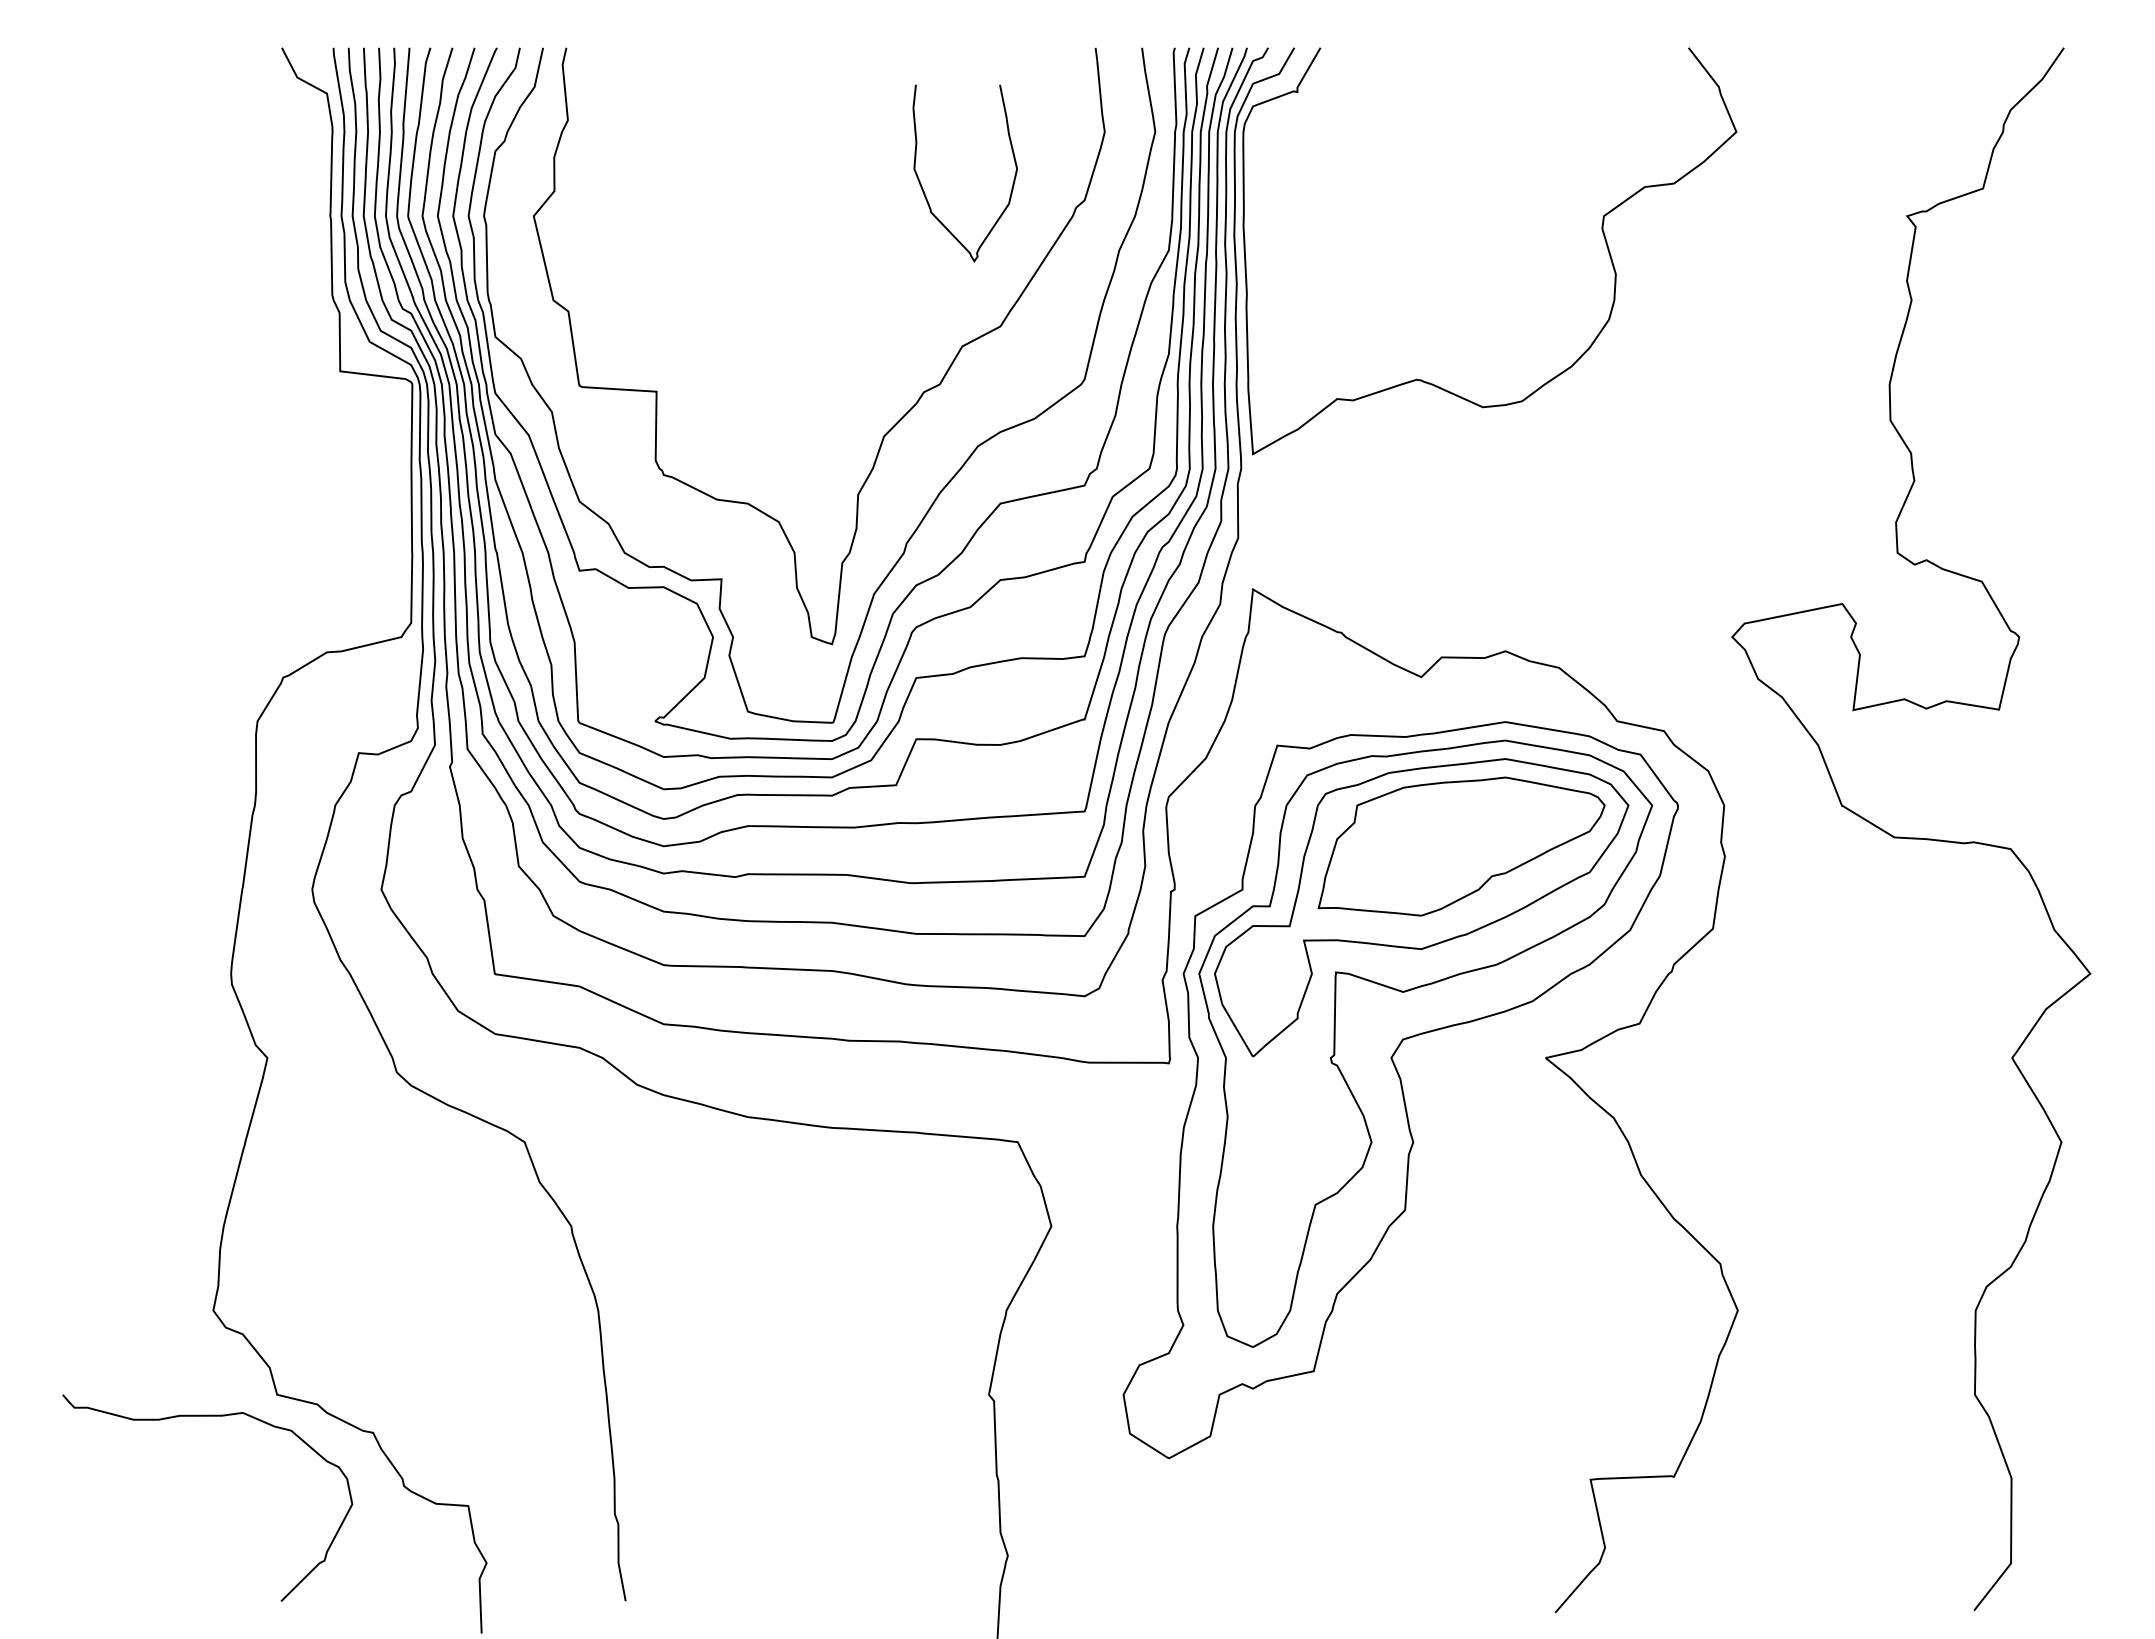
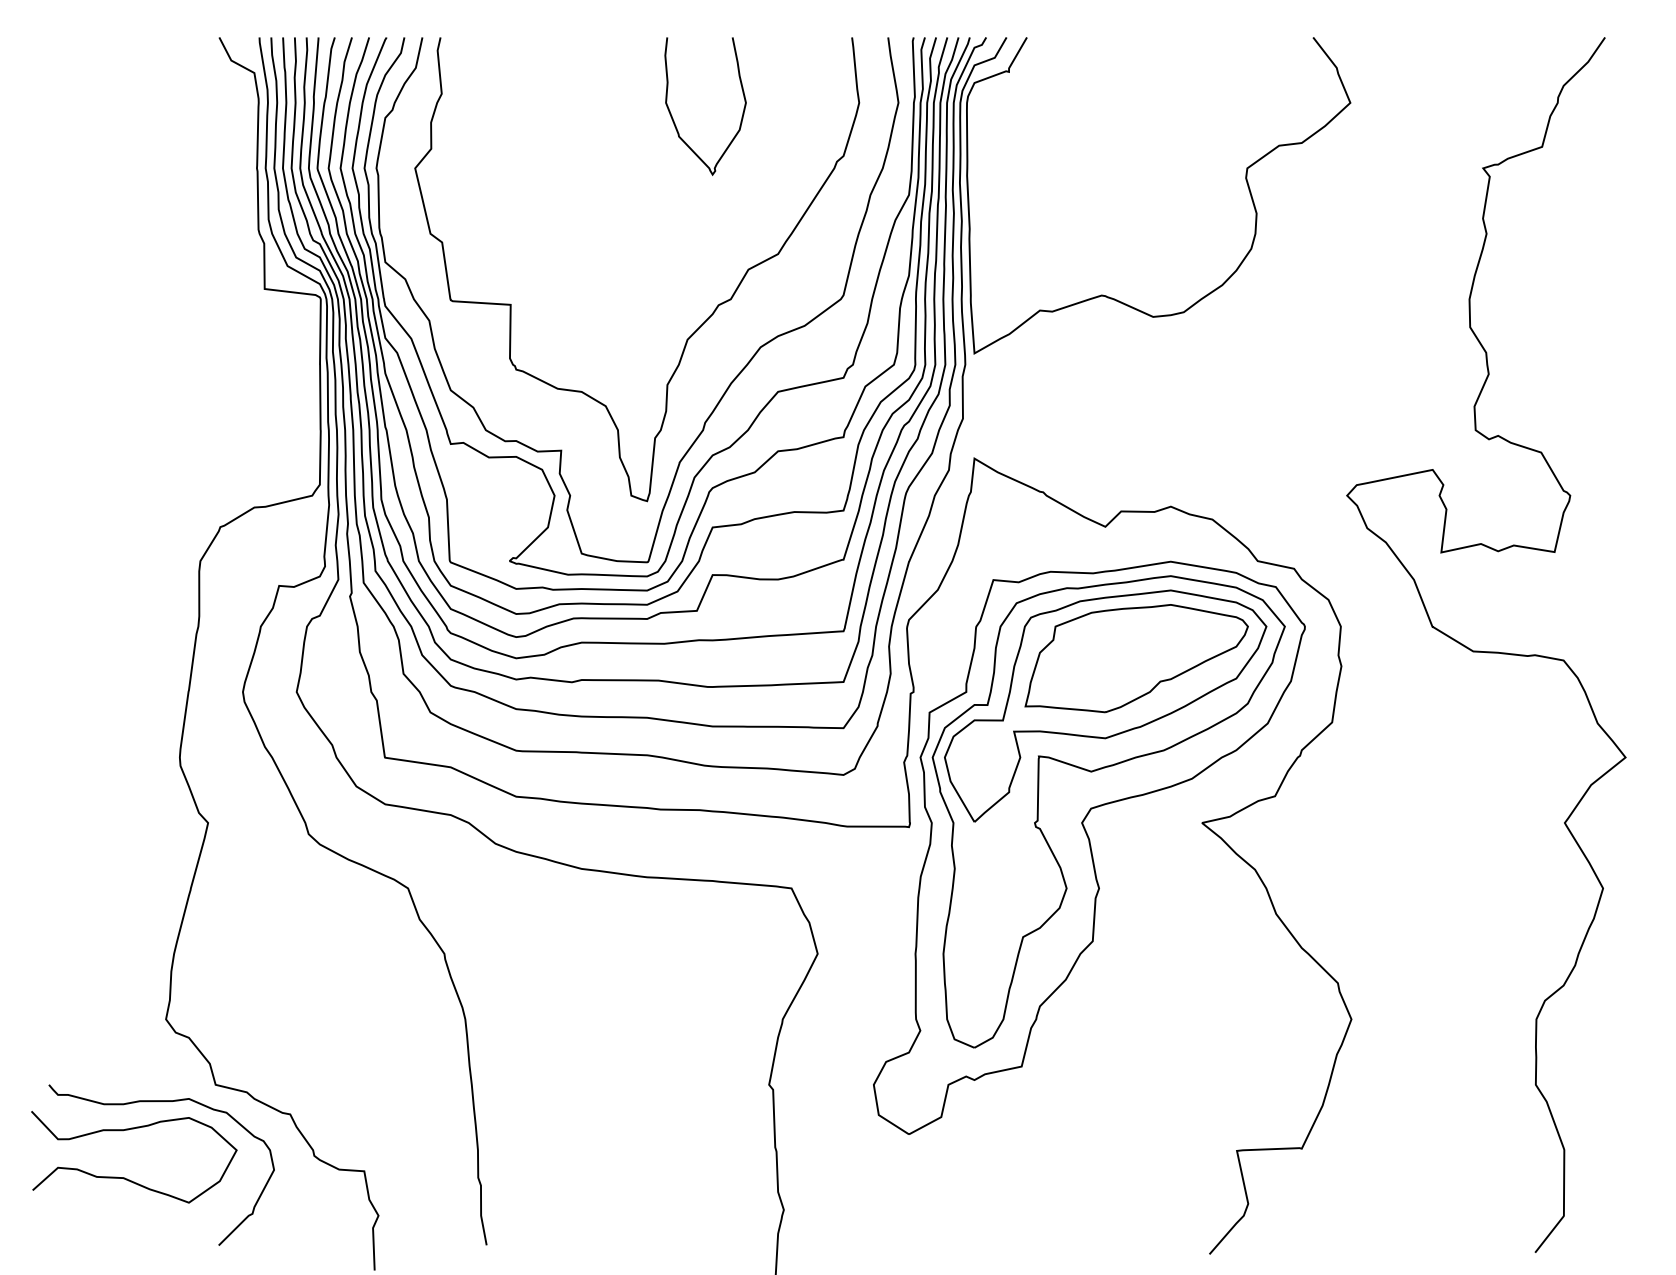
curve: (923, 188) -> (673, 118), moved
curve: (163, 1515) -> (127, 1178), added

